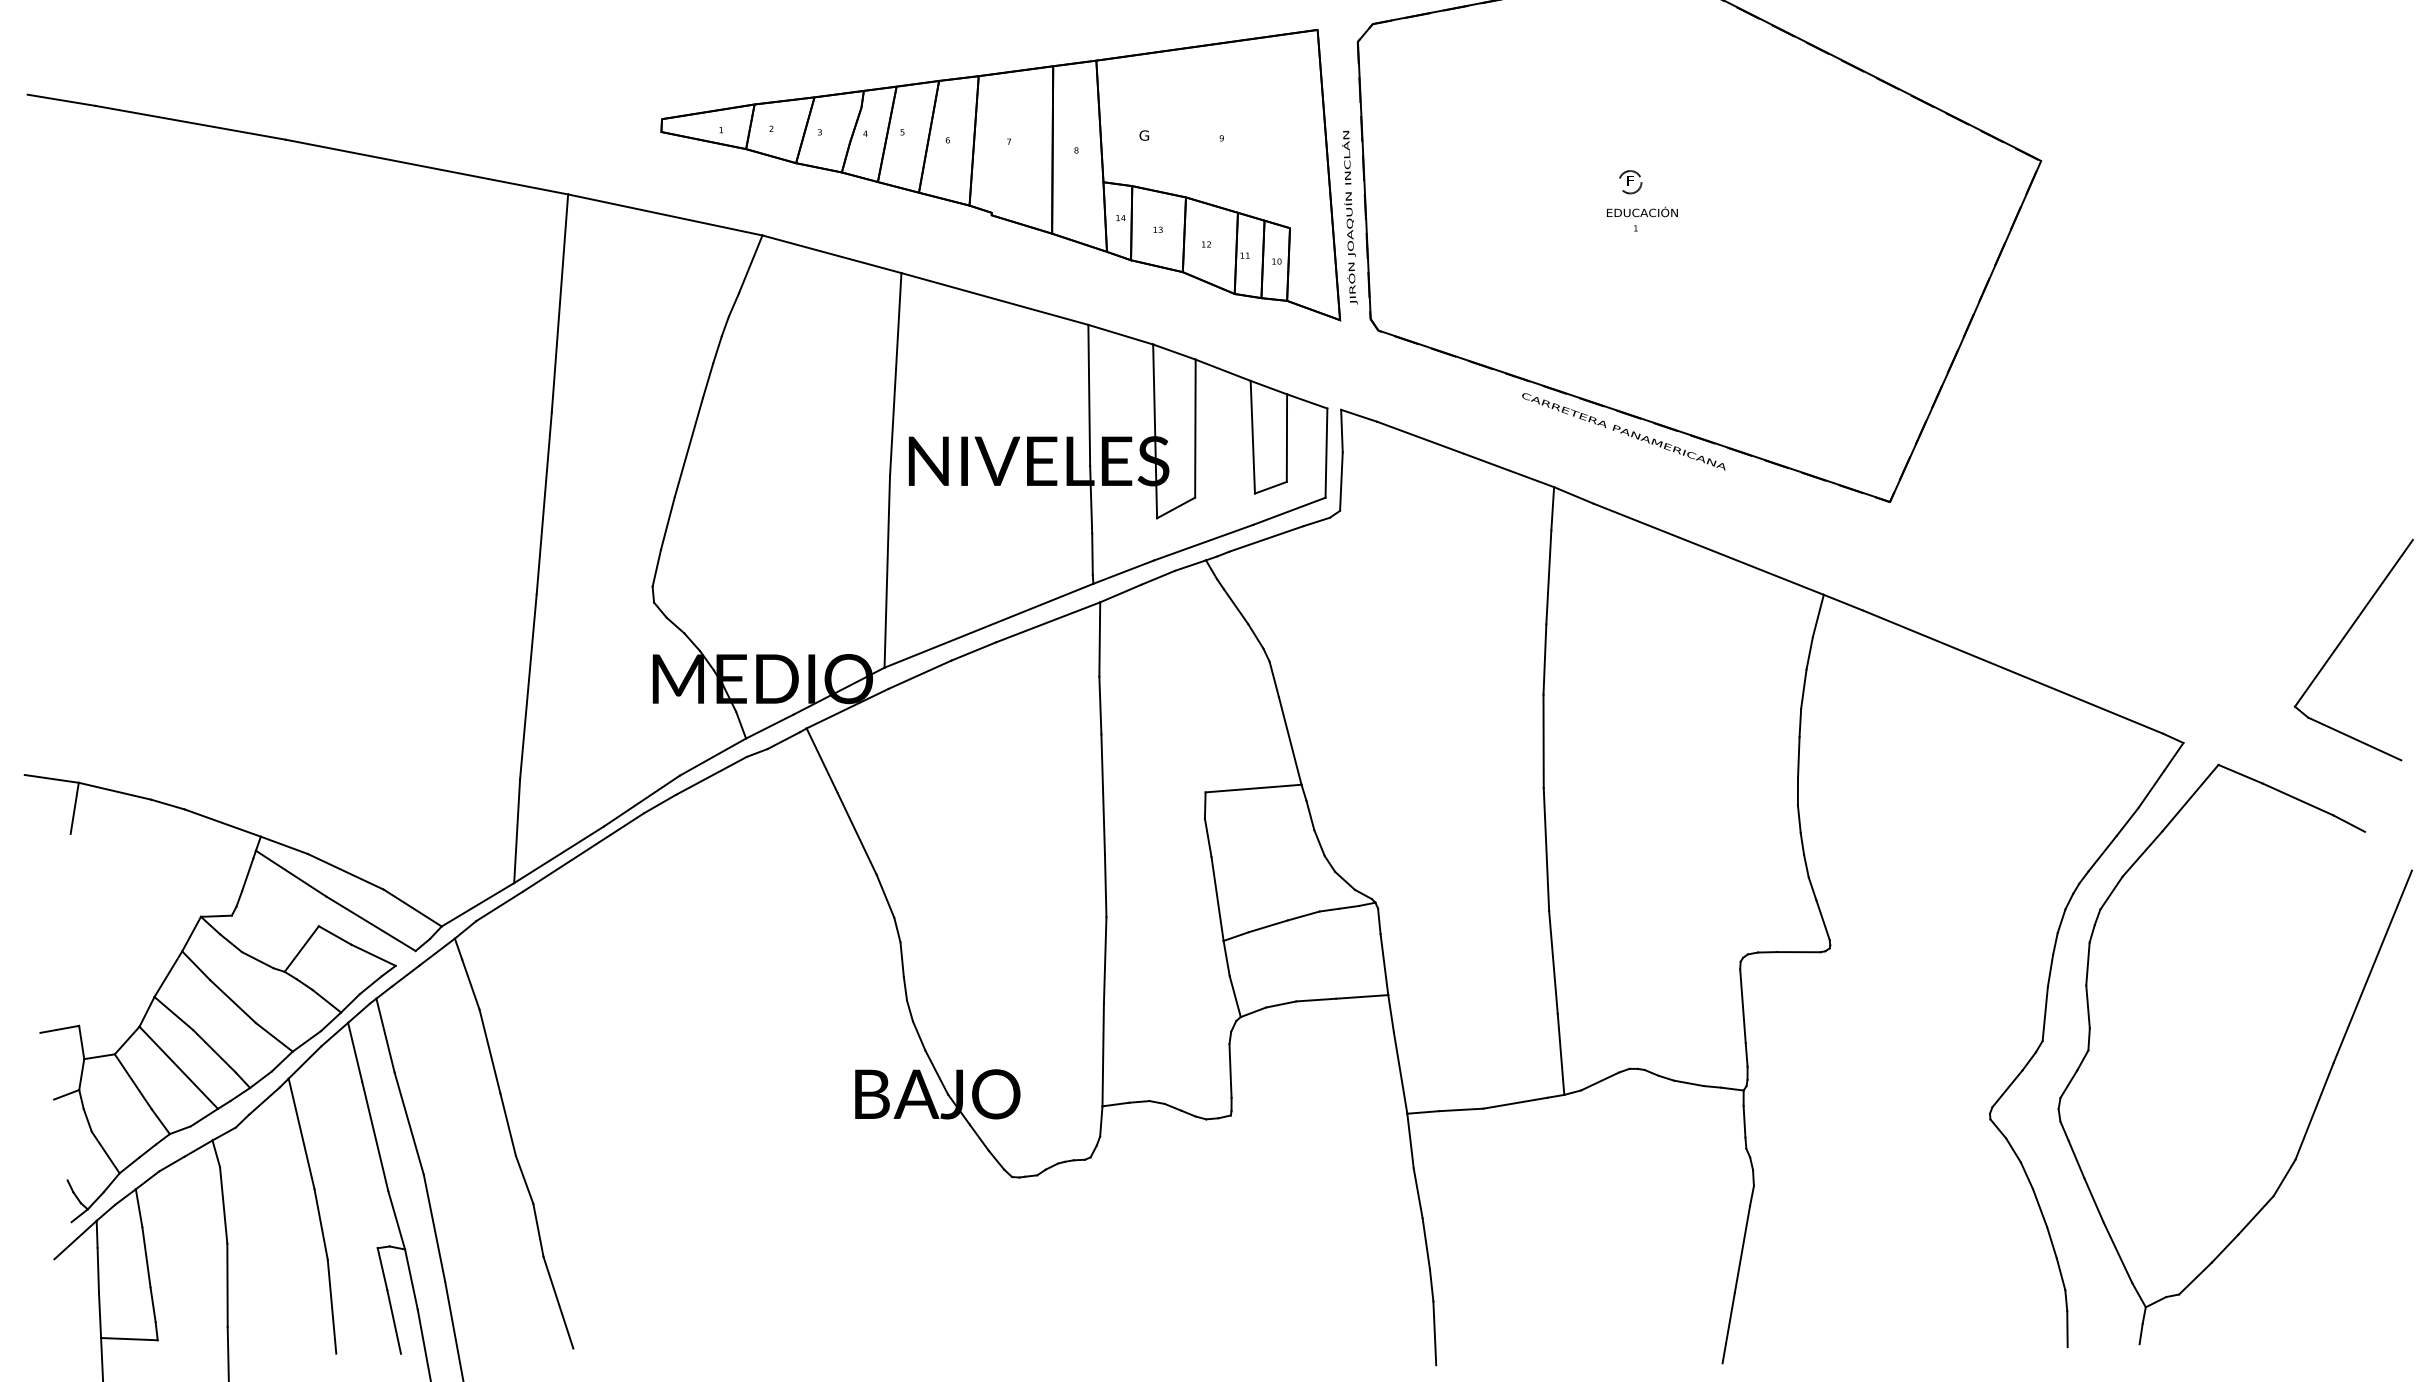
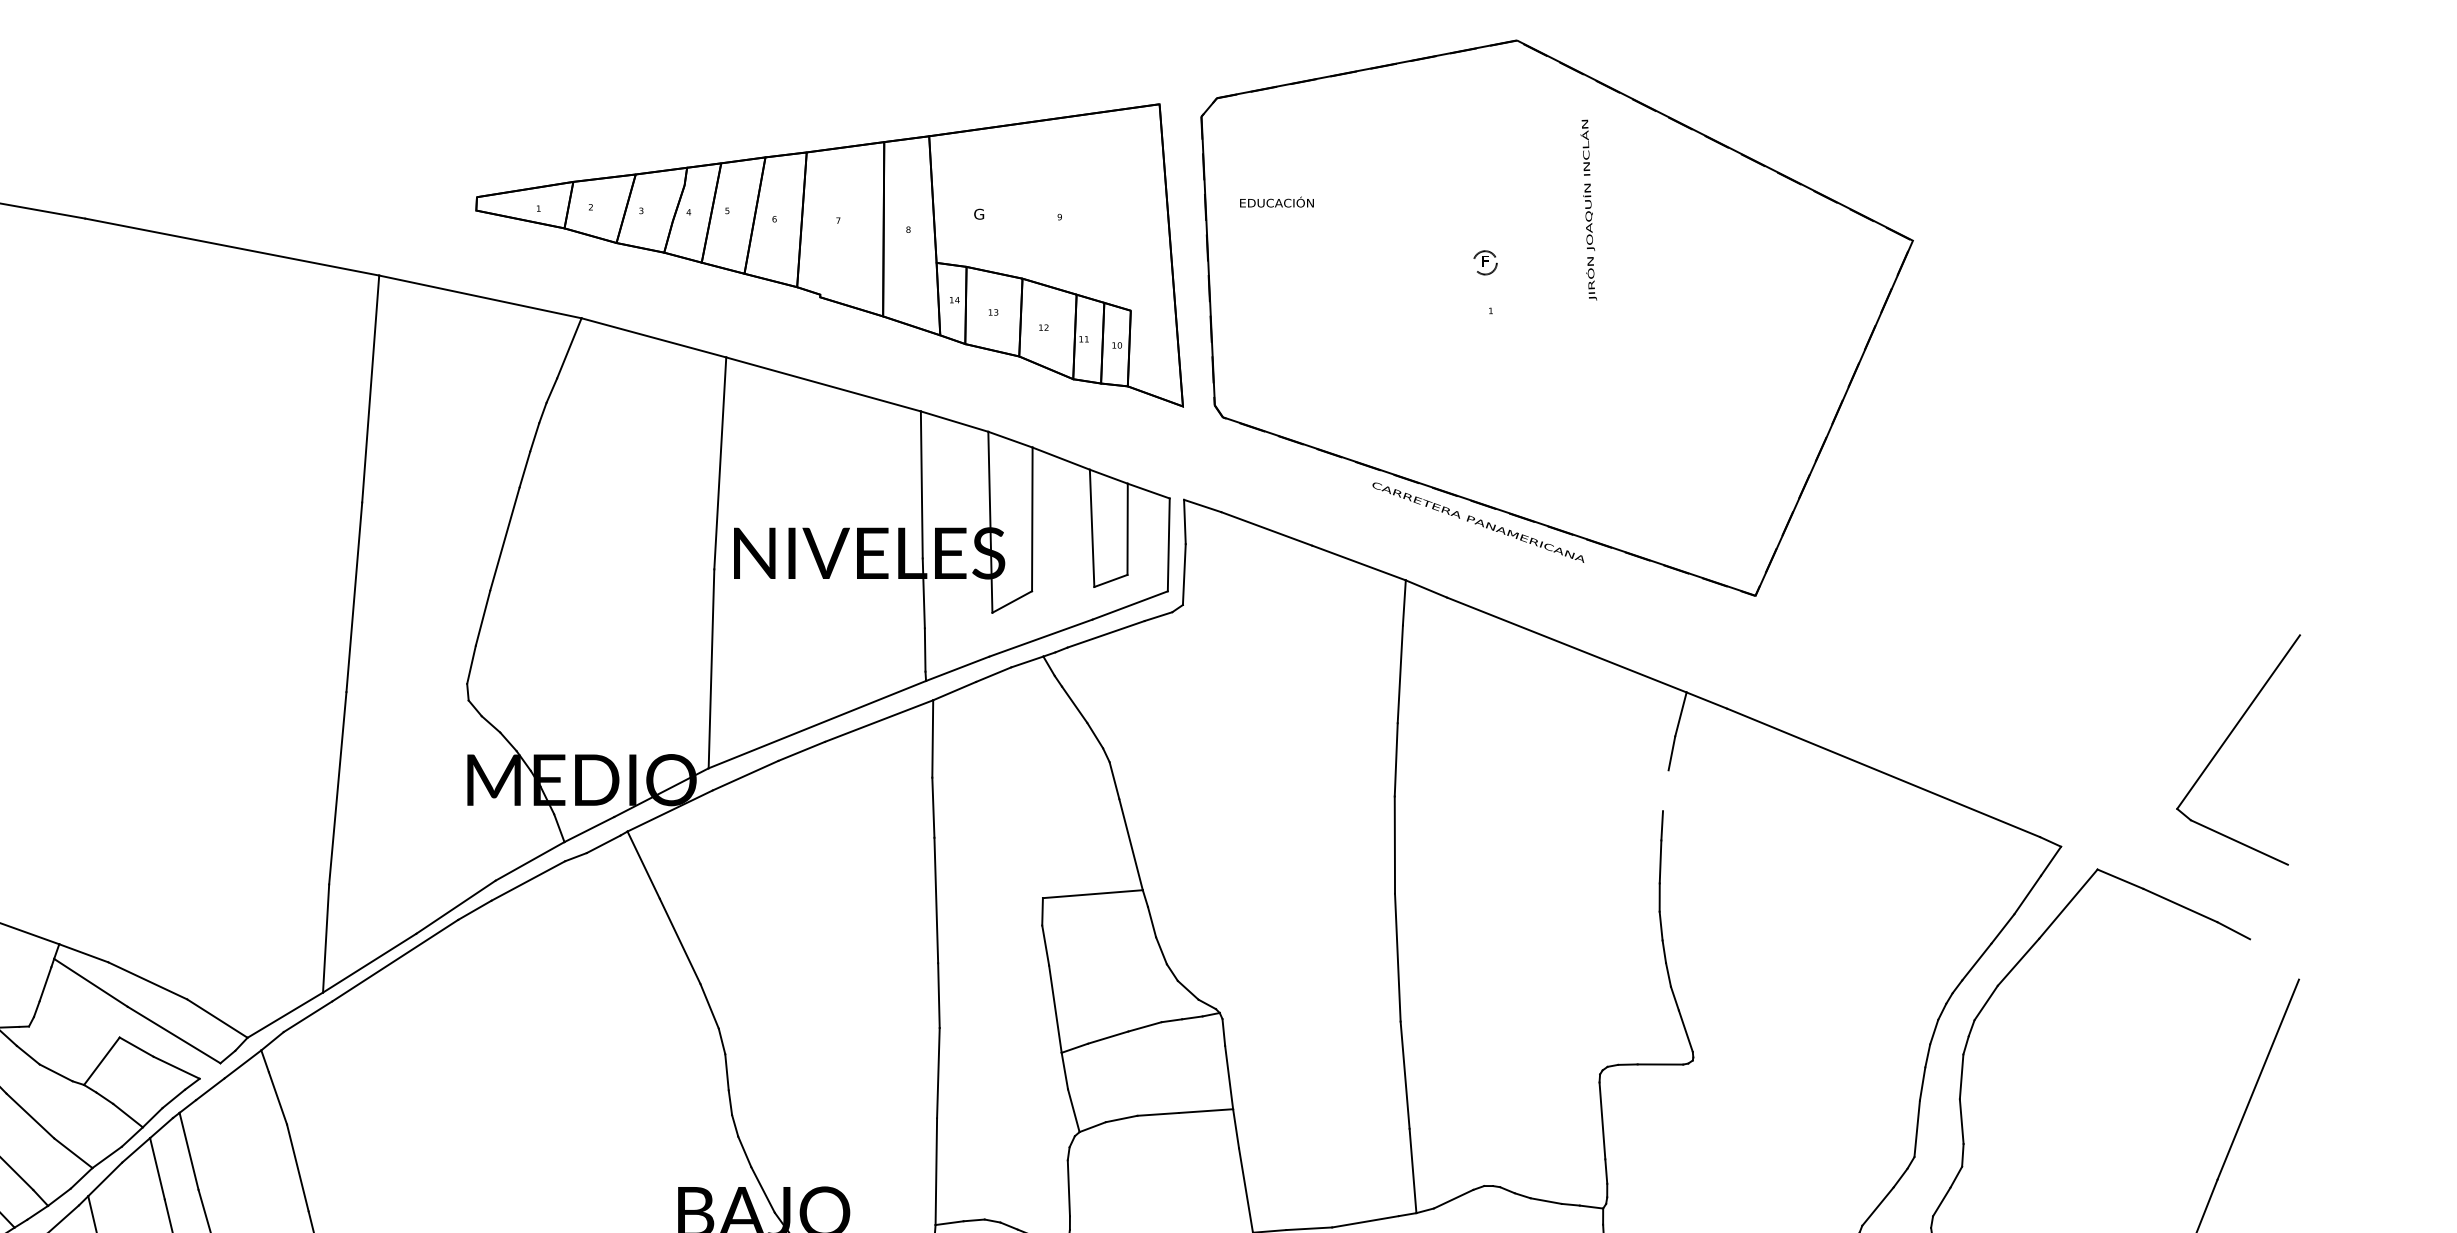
text: (1642, 211) -> (1277, 201), moved
text: (1349, 217) -> (1588, 210), moved
line: (1803, 688) -> (1665, 789), removed

